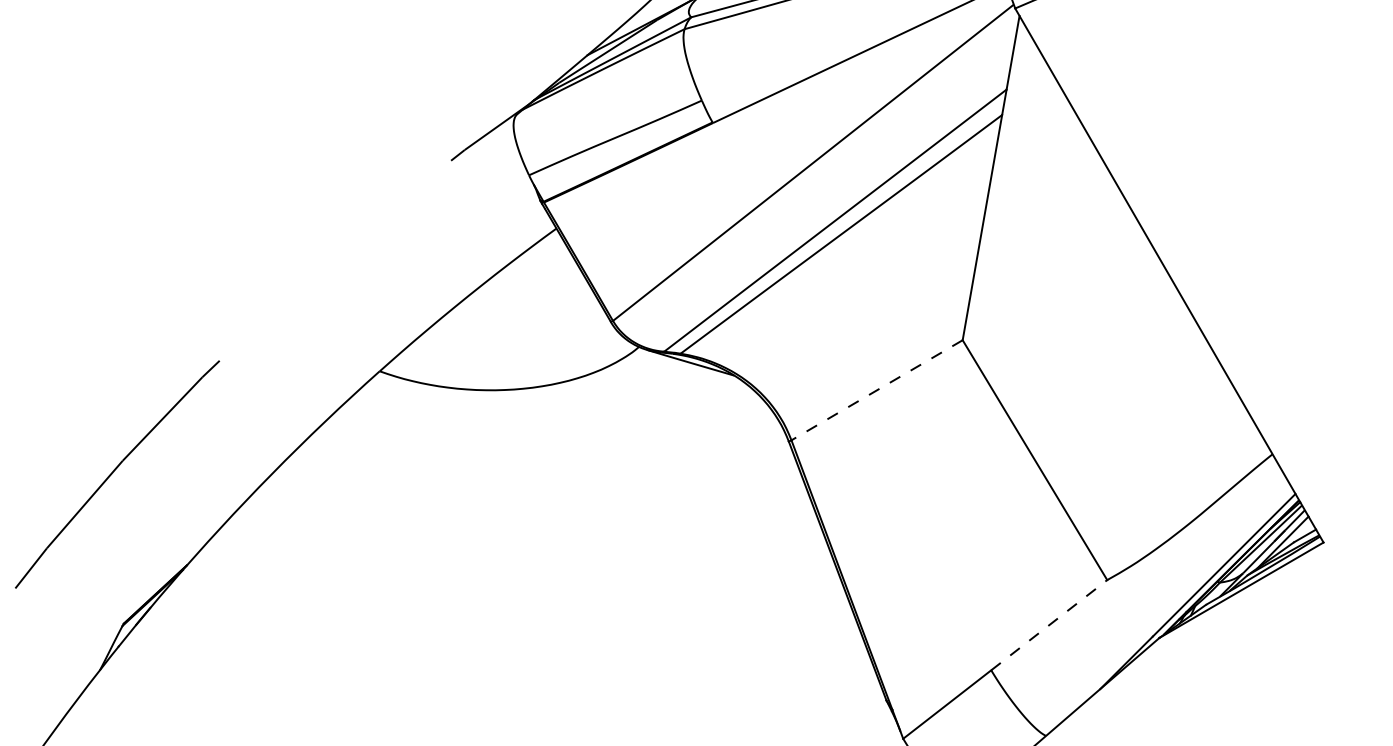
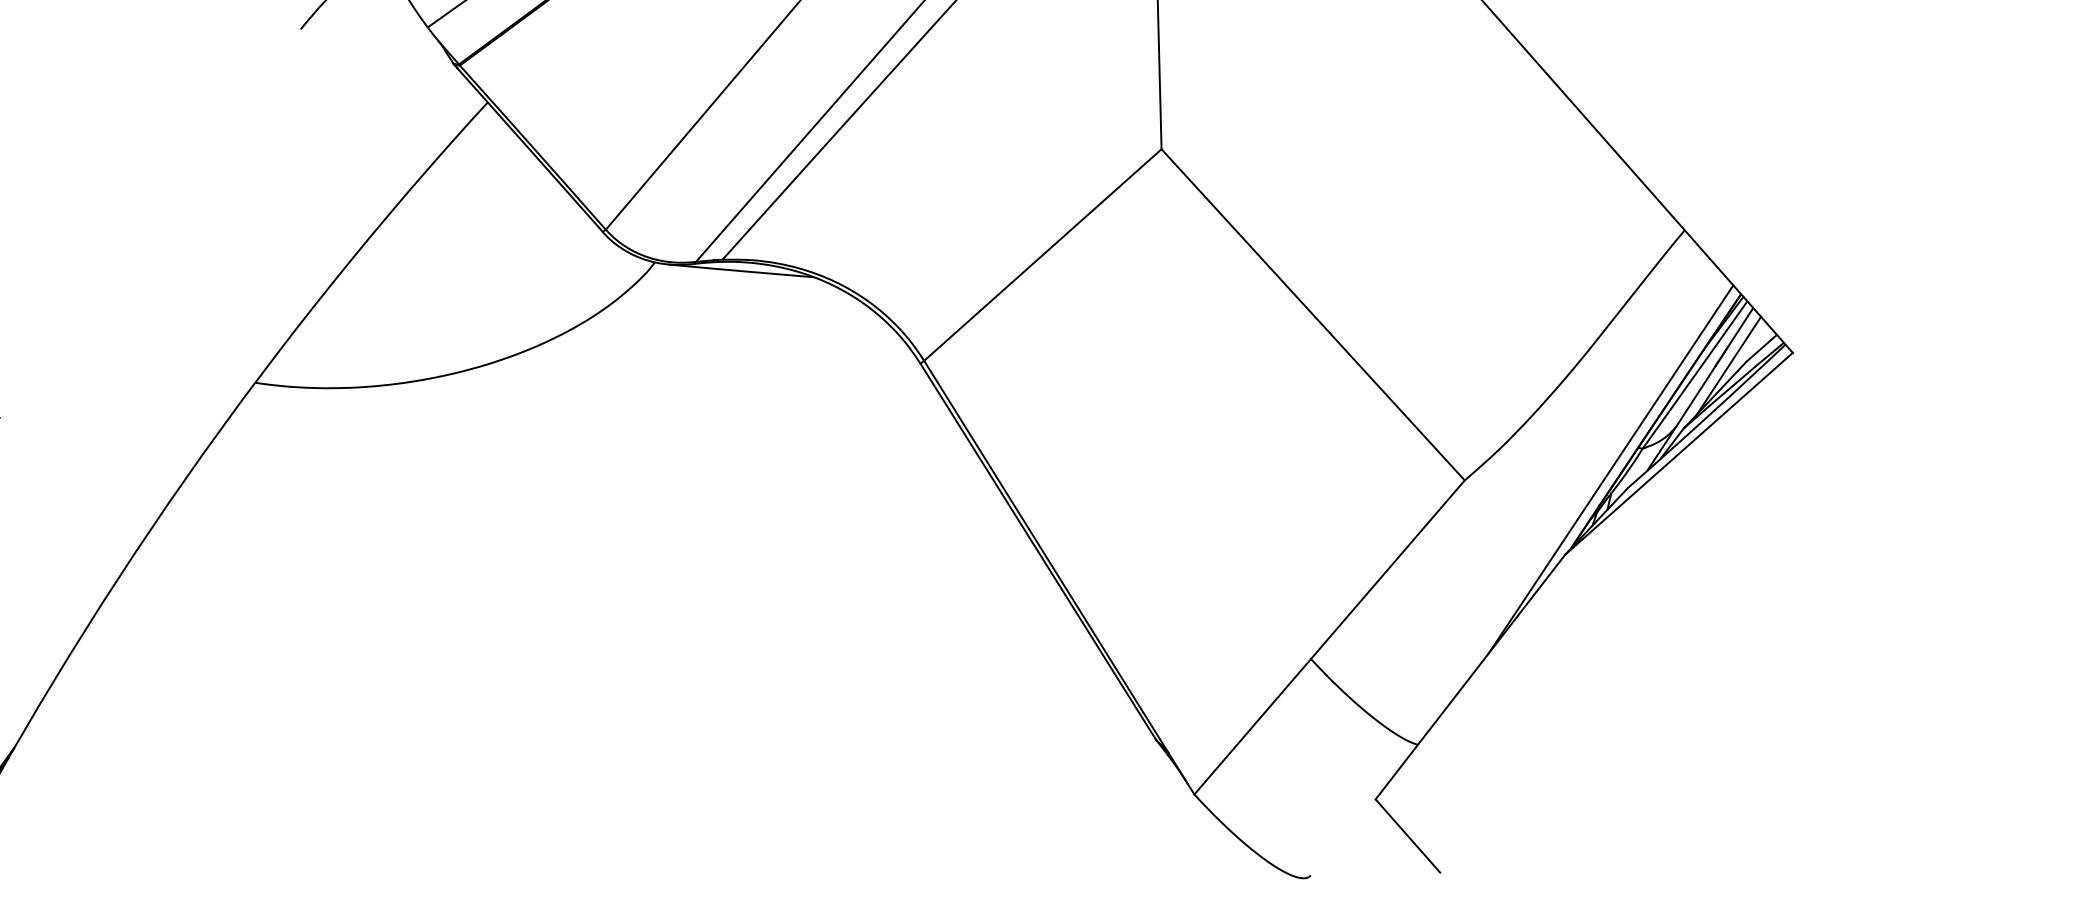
line: (876, 390) -> (1042, 255), dashed -> solid
line: (1049, 624) -> (1388, 568), dashed -> solid

